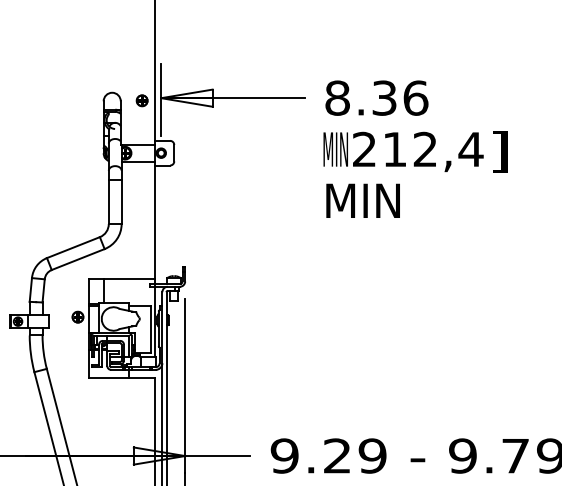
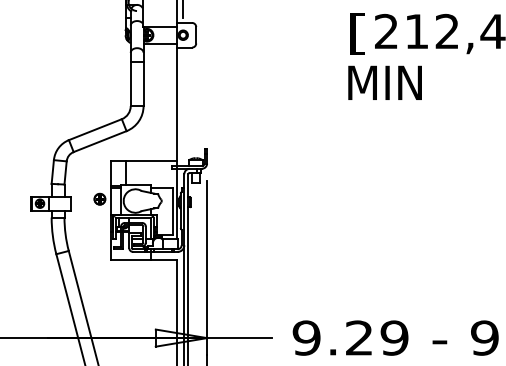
text: (335, 151) -> (357, 33), MIN -> [

